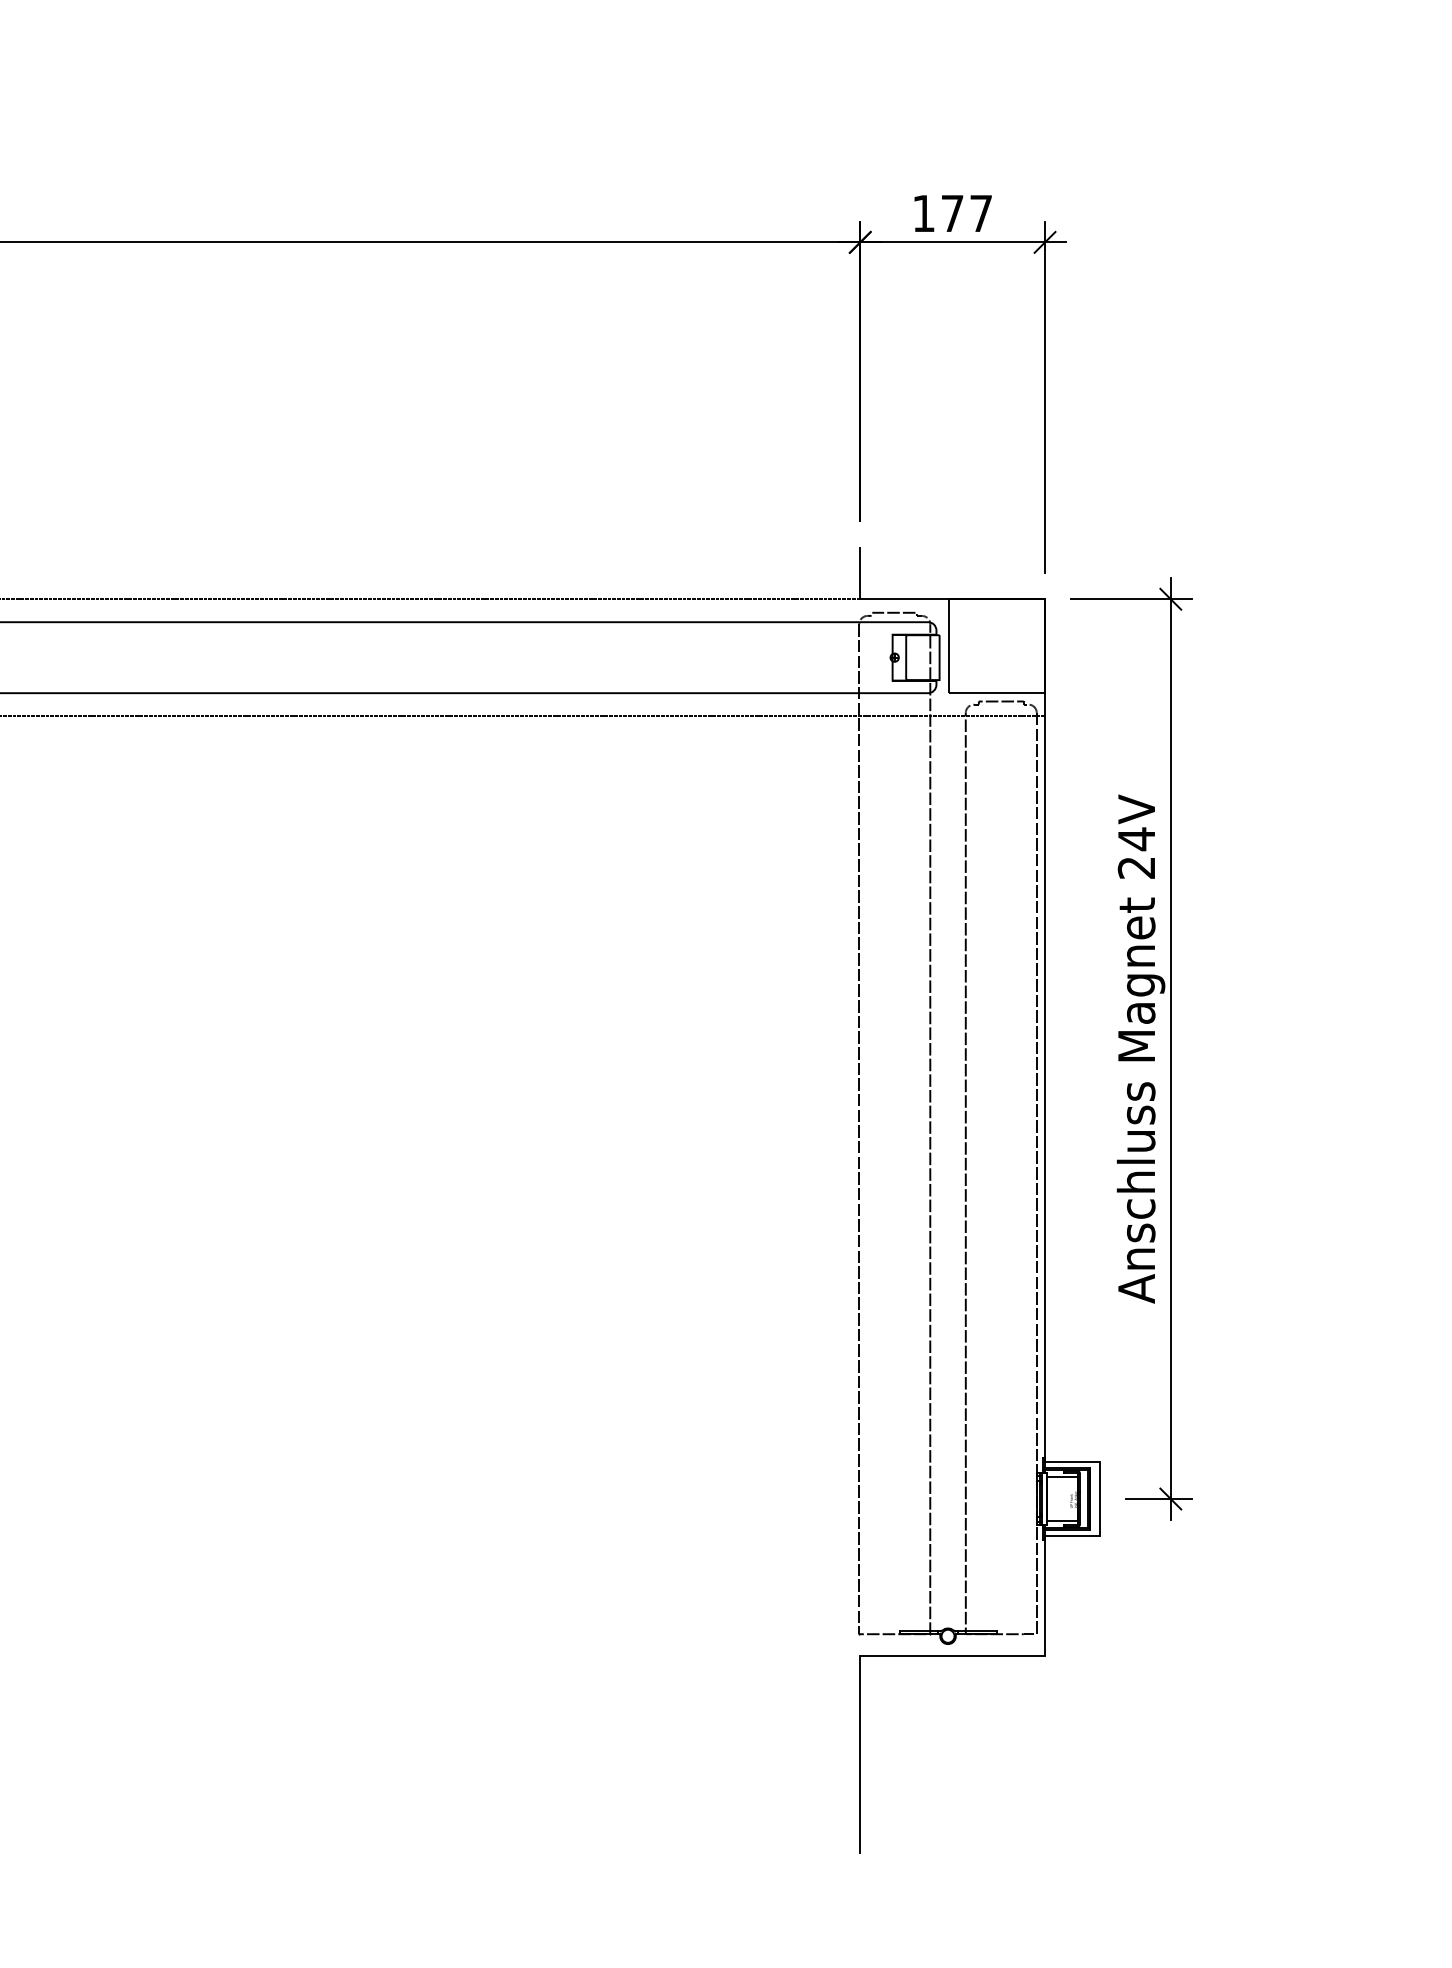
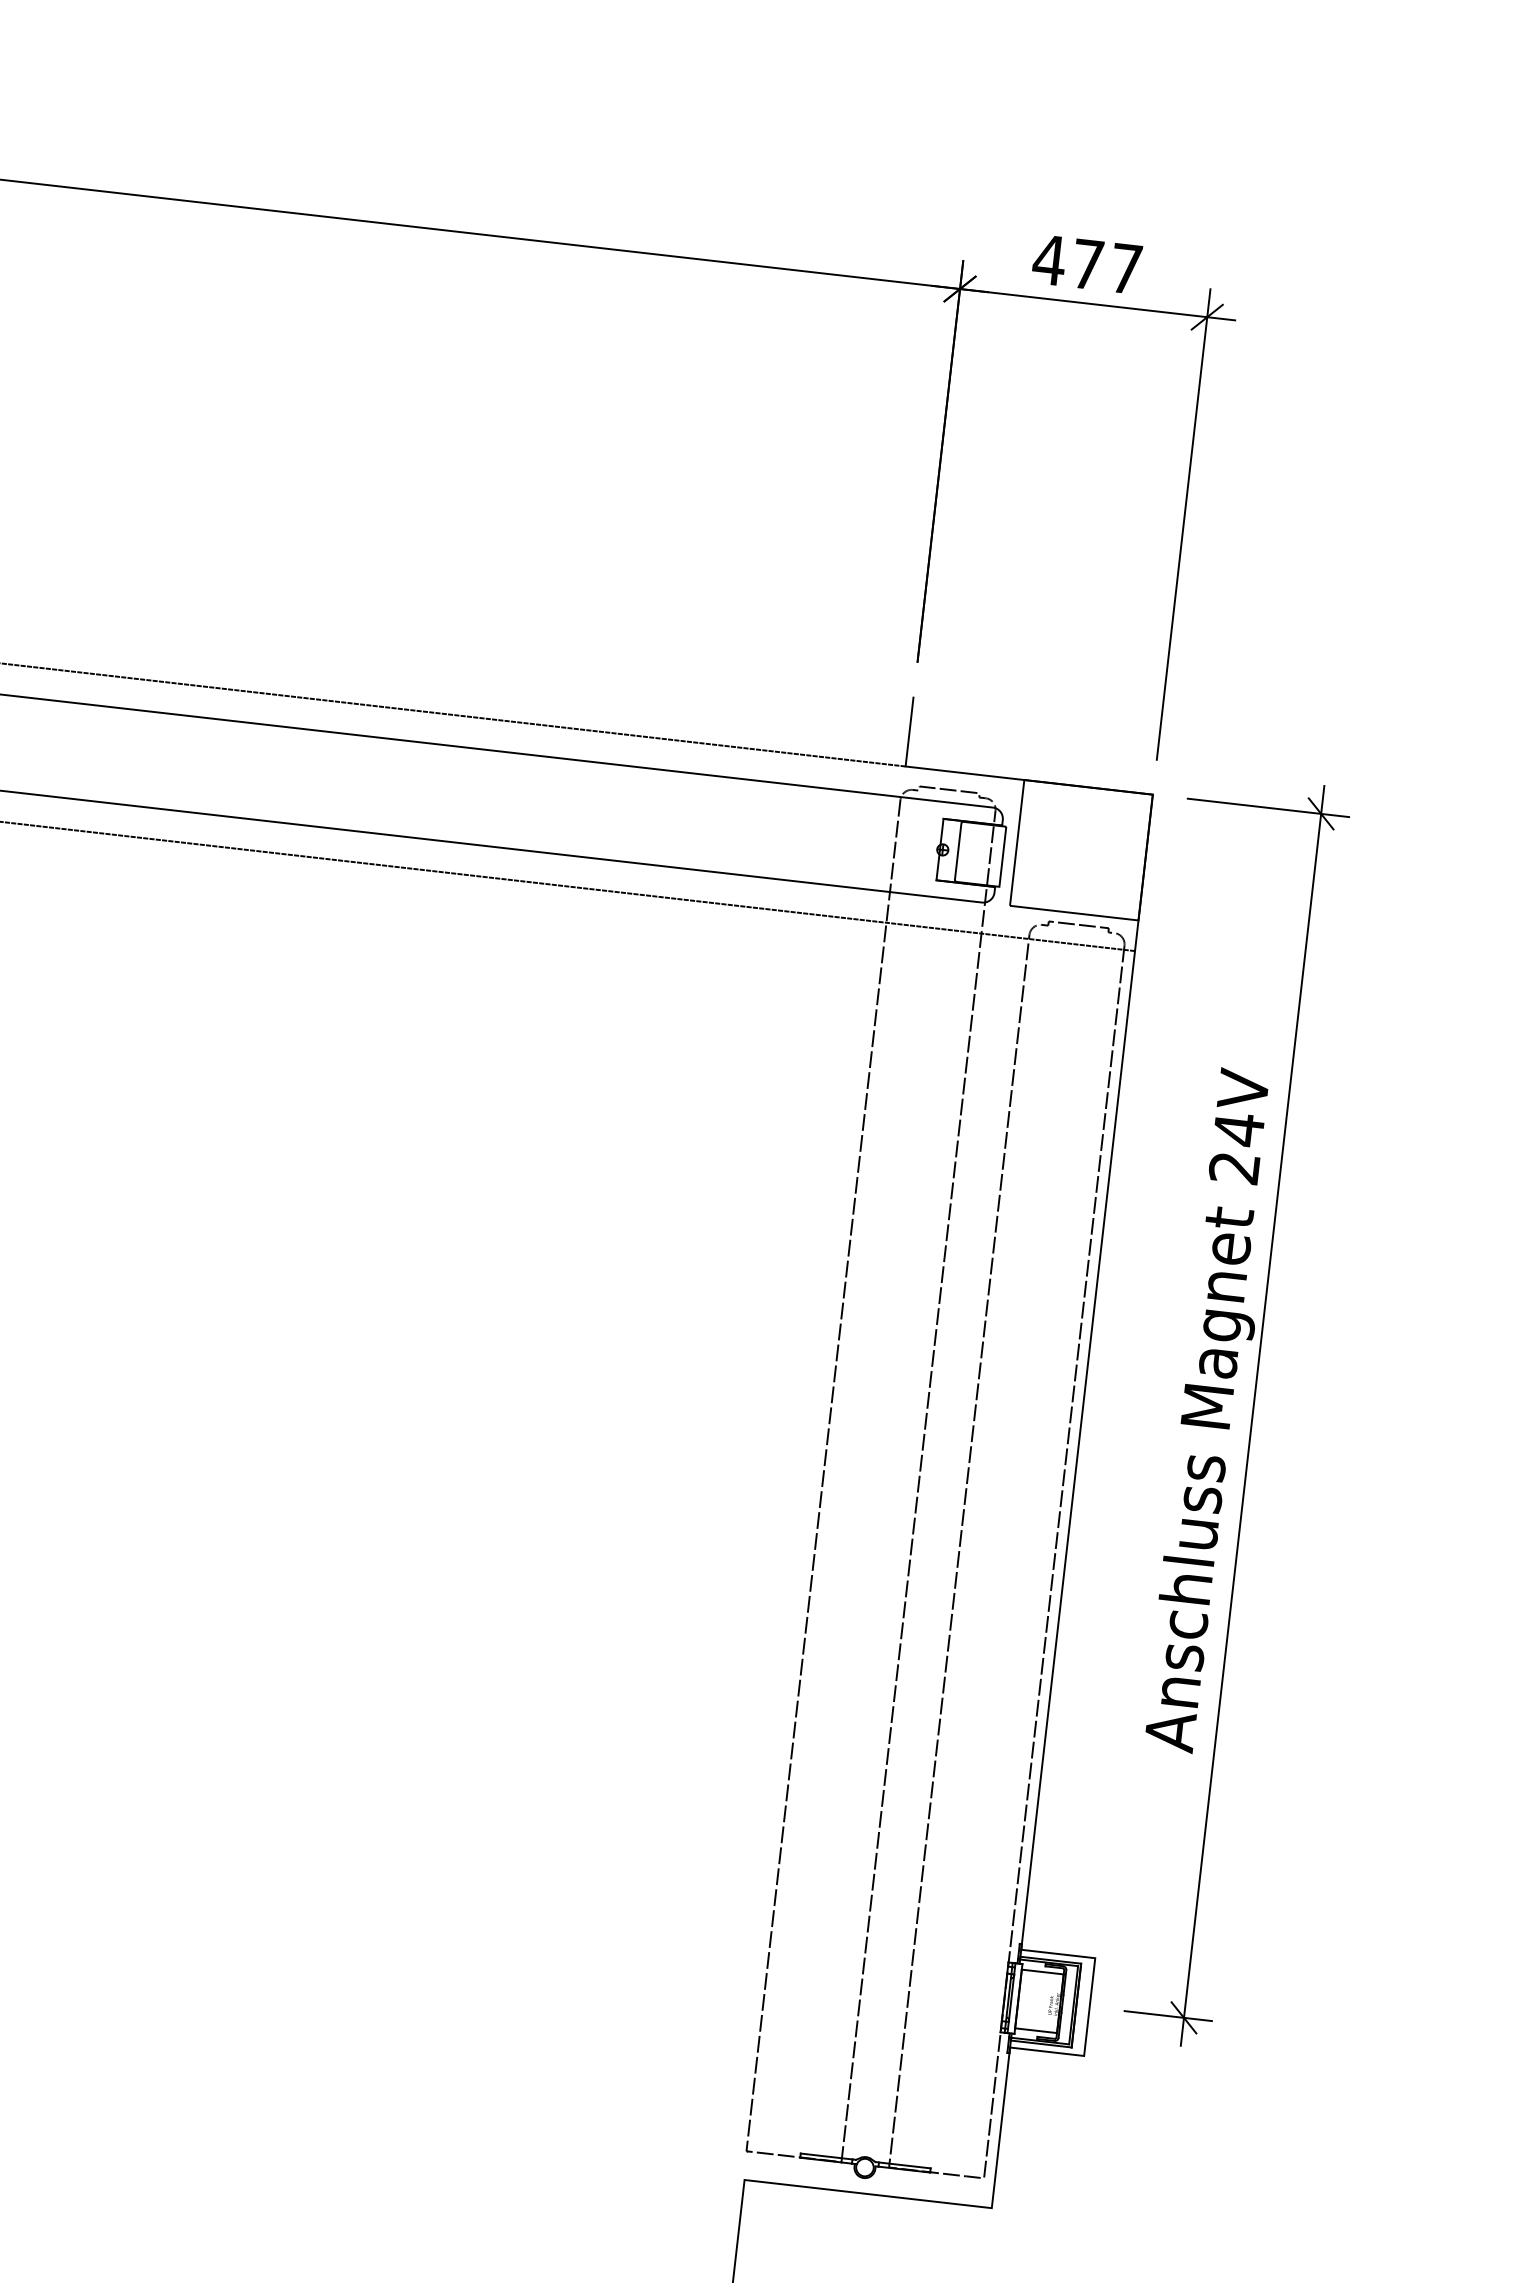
text: (923, 213) -> (1049, 259), 177 -> 477

